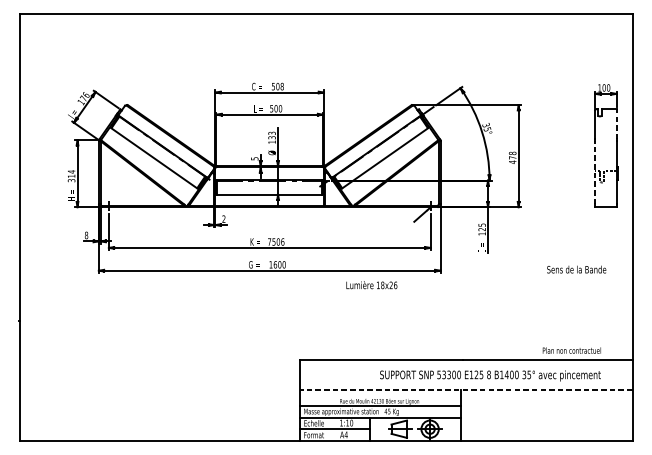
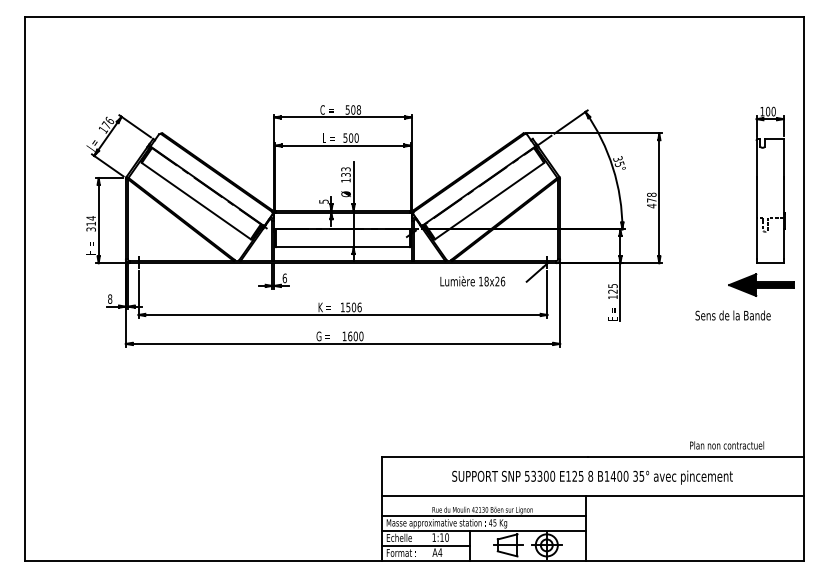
line: (616, 124) -> (783, 157), dashed -> solid
line: (595, 172) -> (756, 218), dashed -> solid
text: (223, 219) -> (284, 278), 2 -> 6
part: (599, 223) -> (761, 284), added
text: (269, 242) -> (342, 307), 7506 -> 1506
text: (576, 269) -> (732, 315), moved
text: (371, 285) -> (472, 281), moved
text: (490, 375) -> (592, 477), moved
line: (466, 390) -> (592, 496), dashed -> solid

